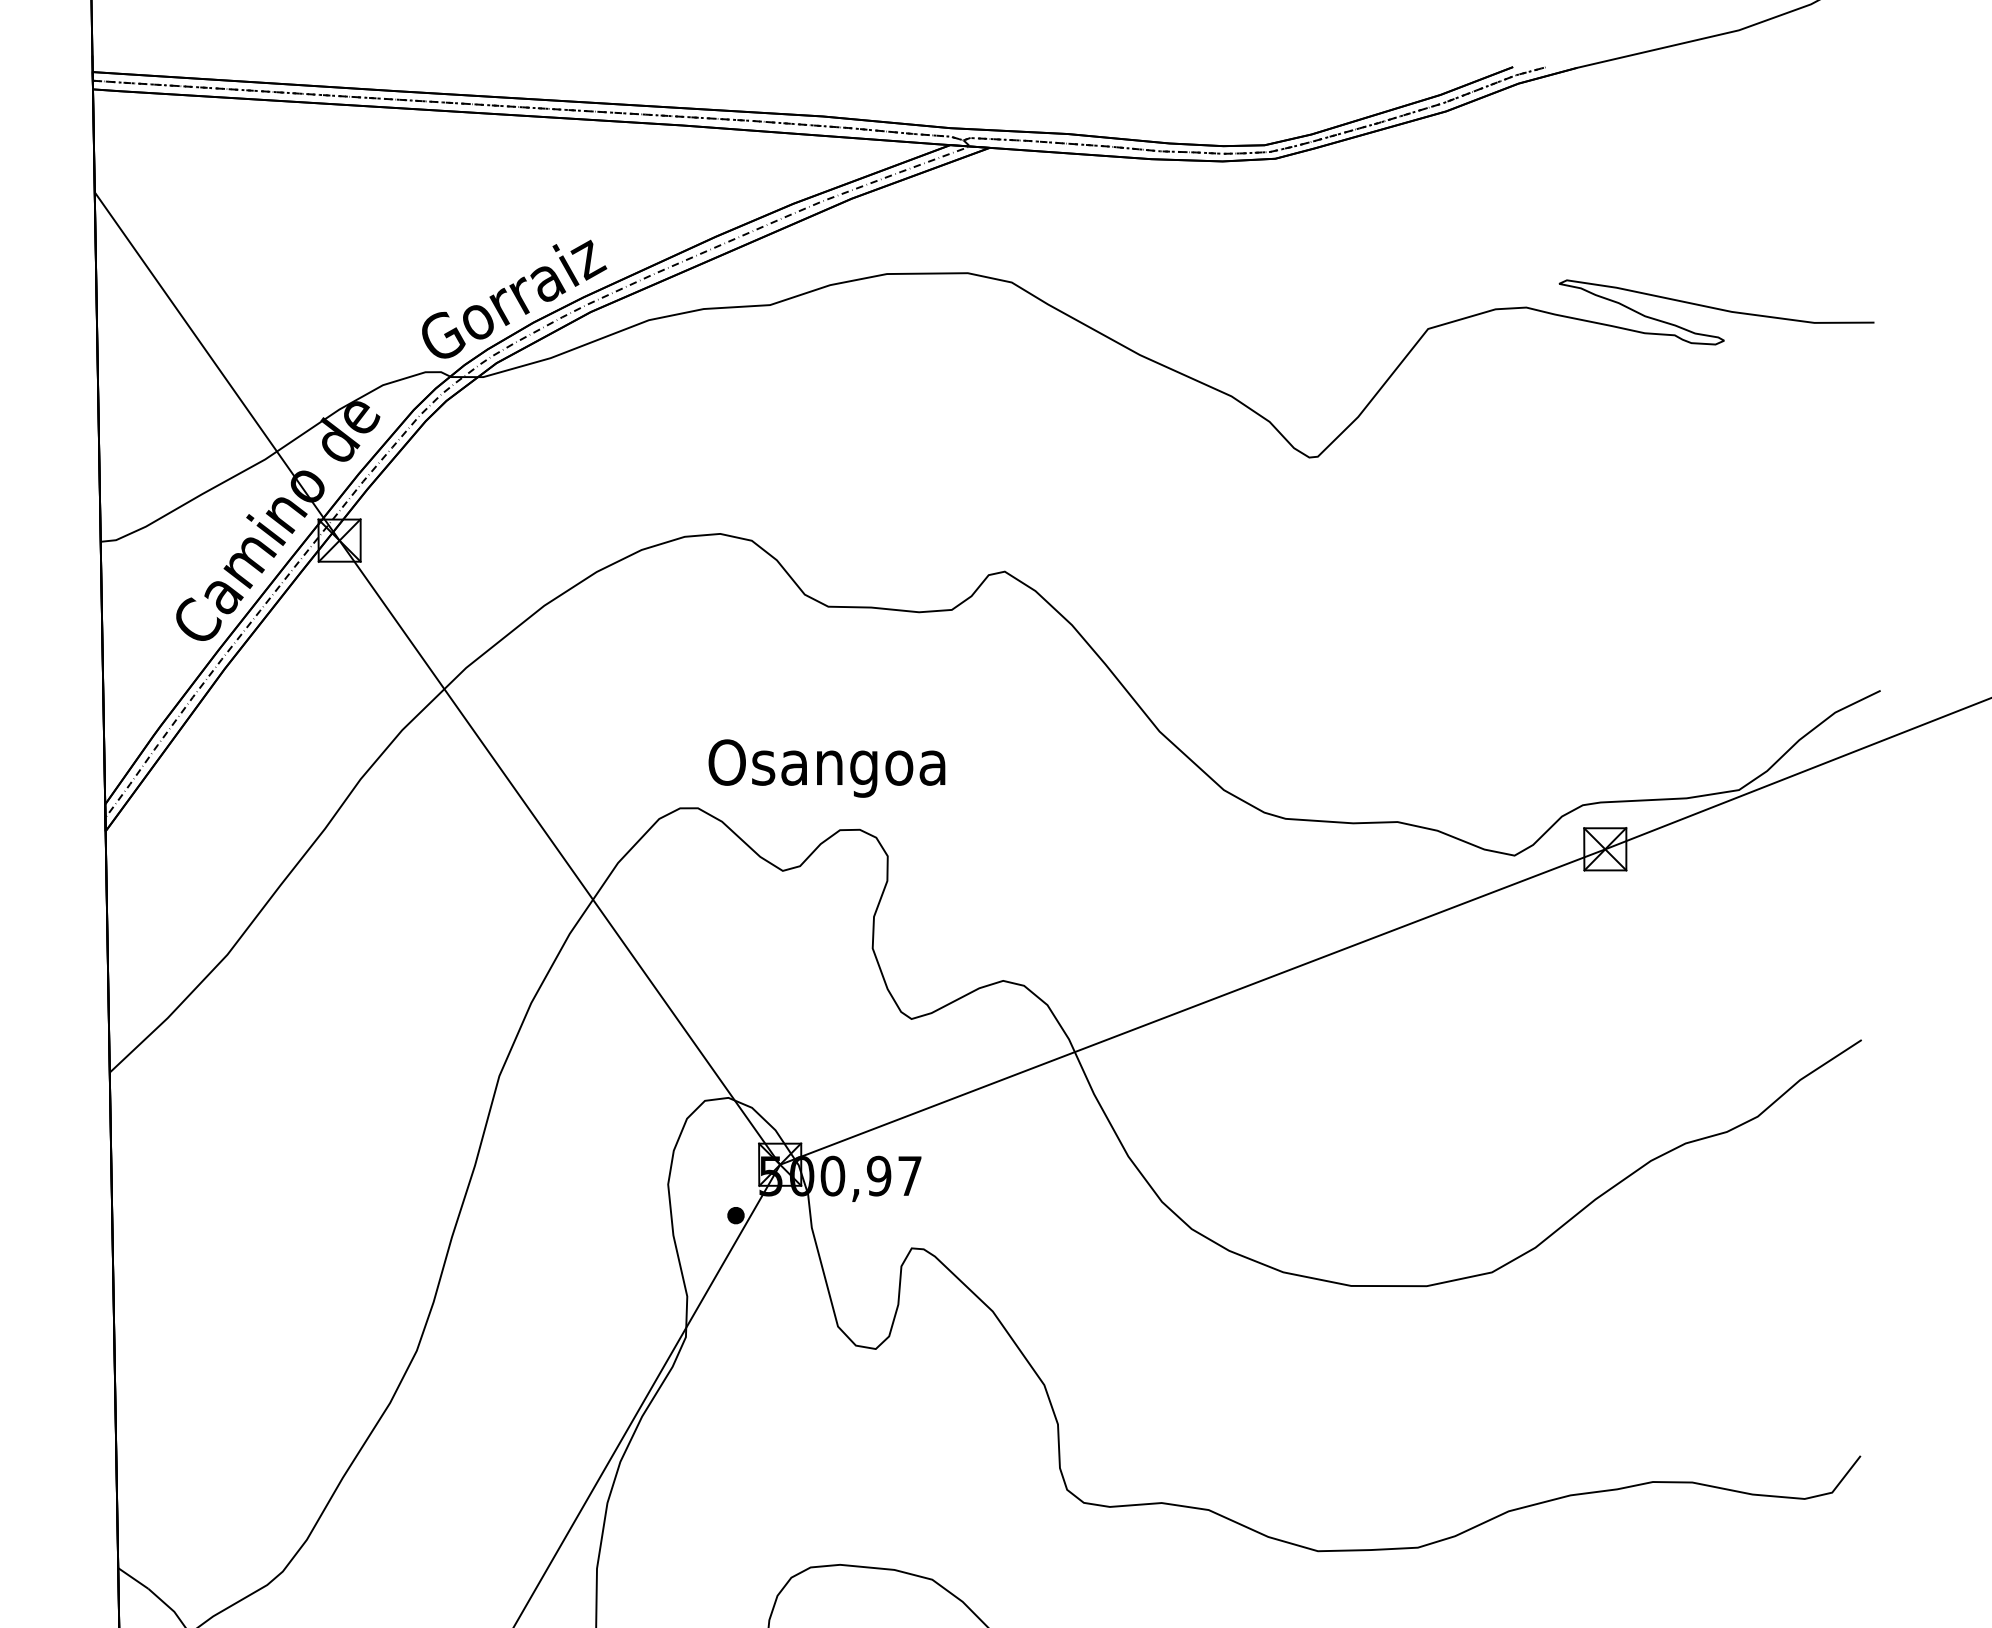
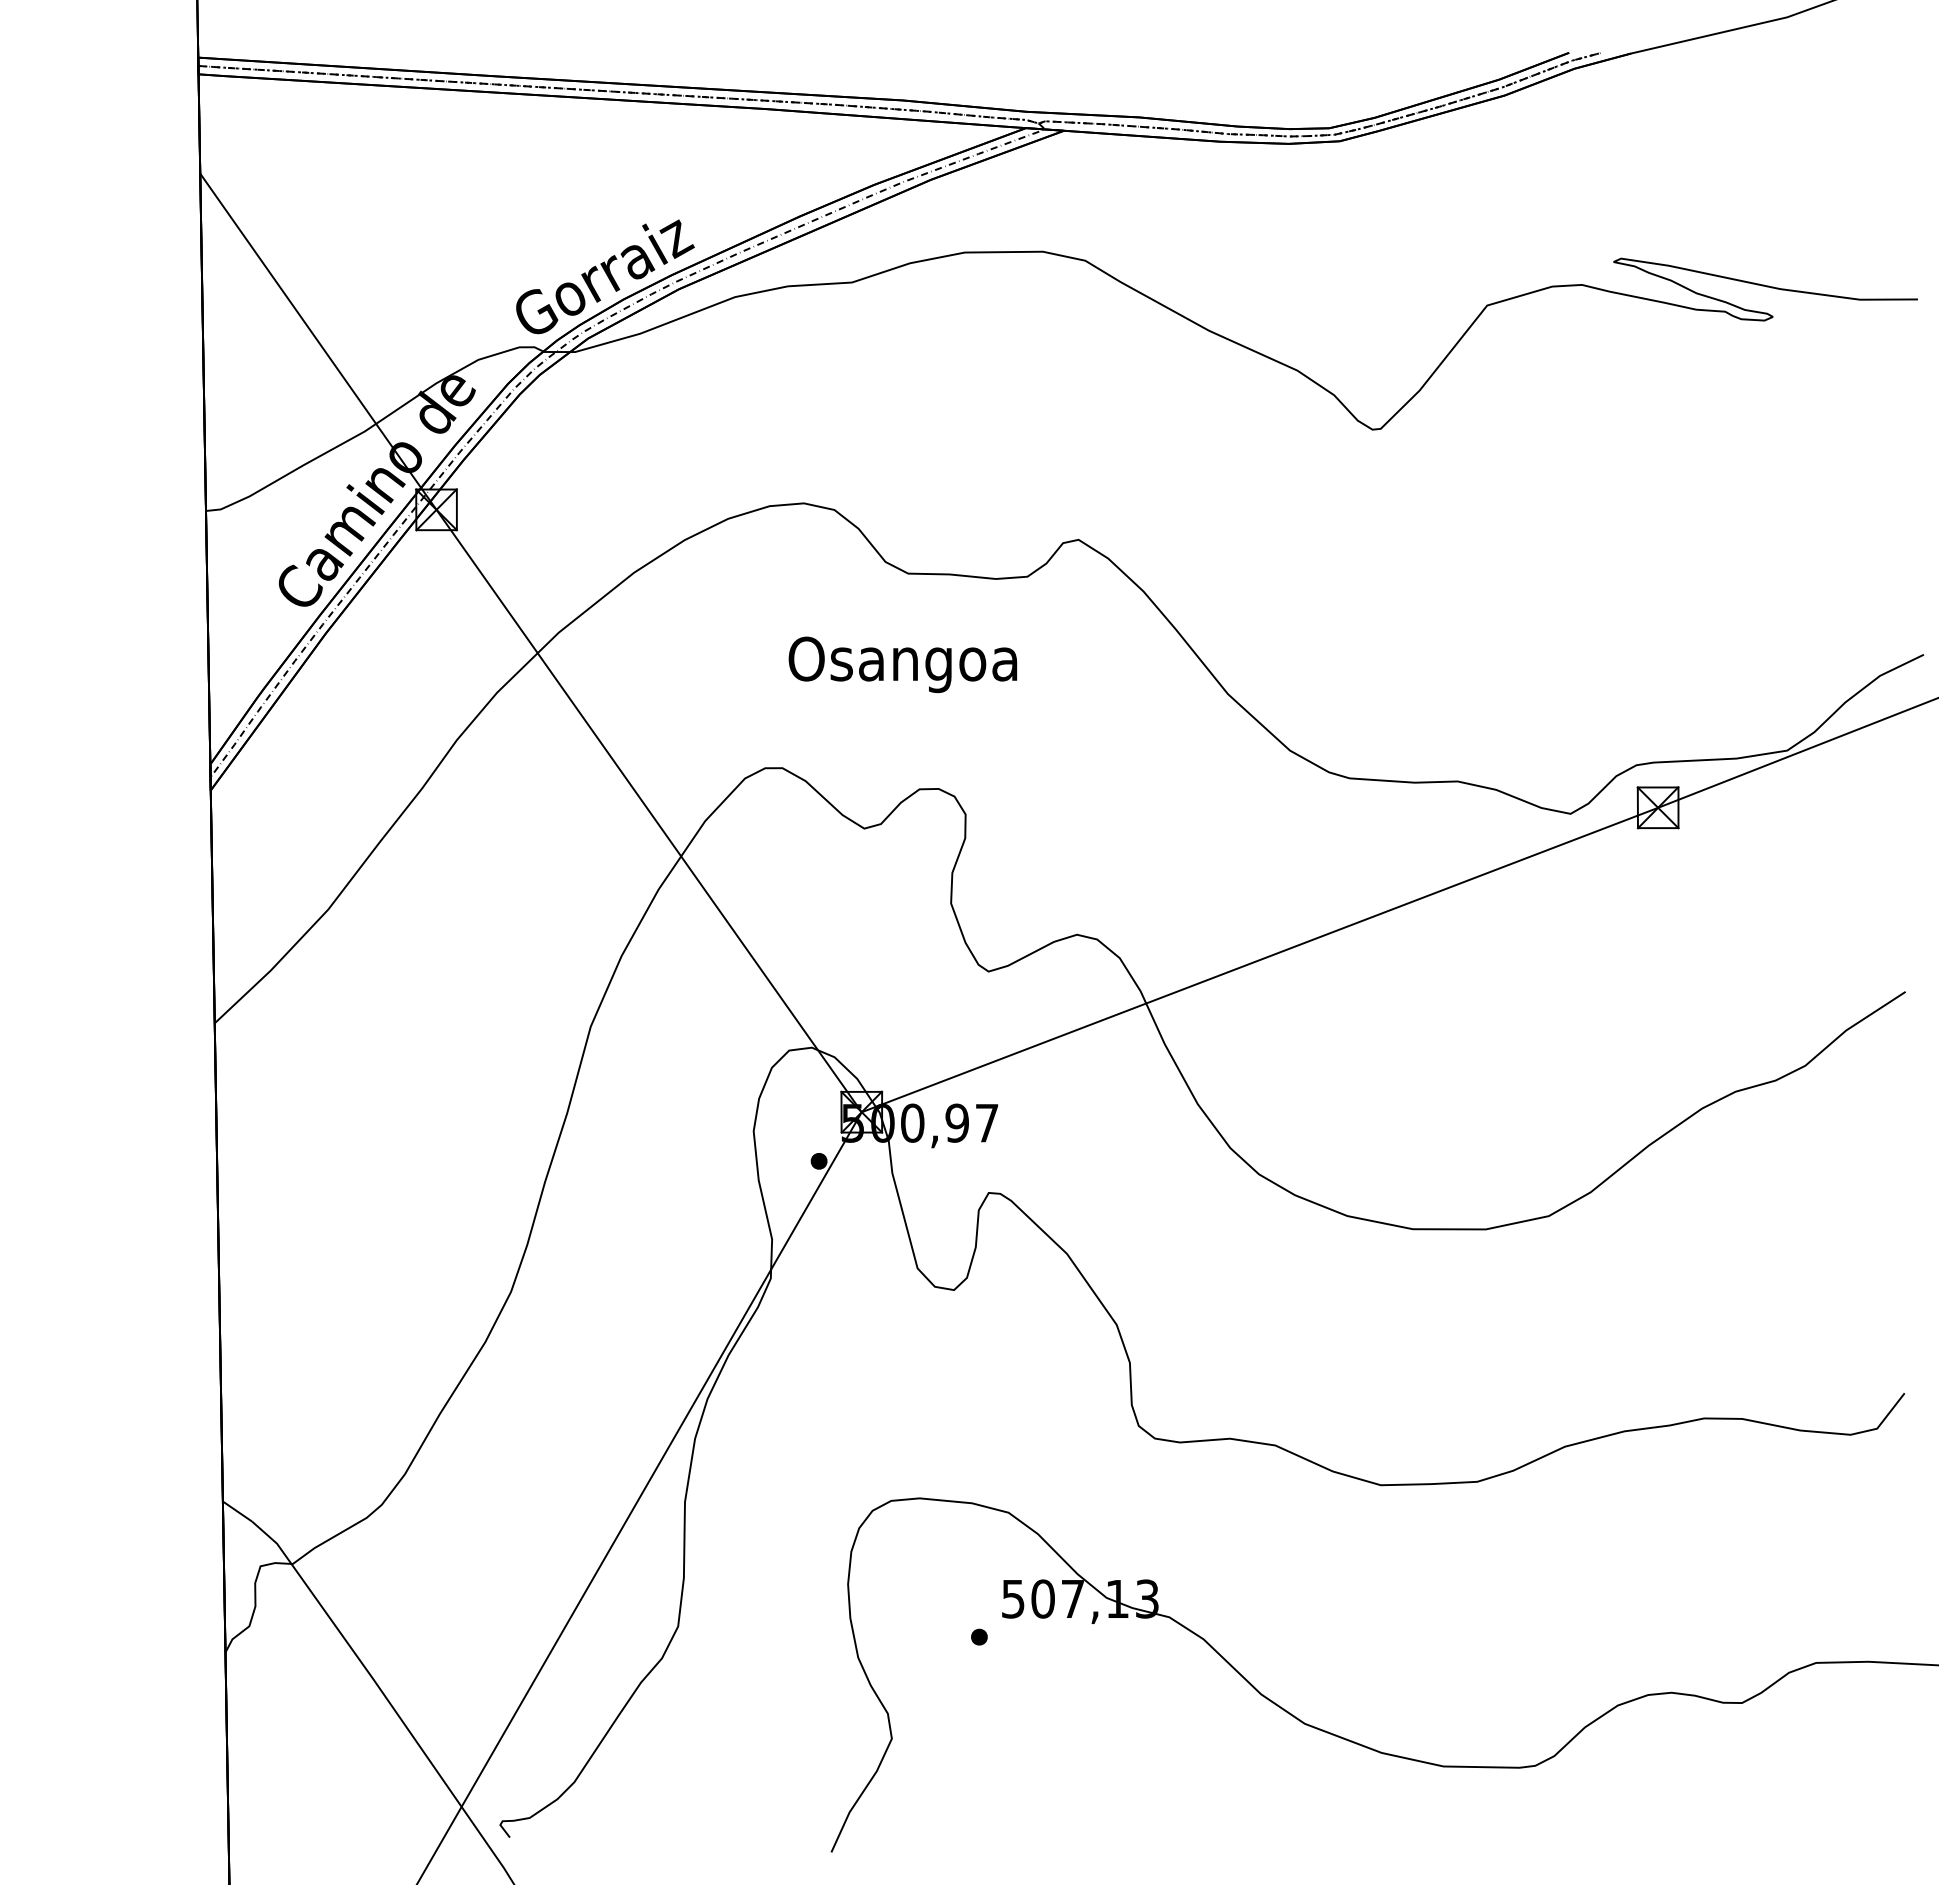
text: (826, 768) -> (902, 664), moved

